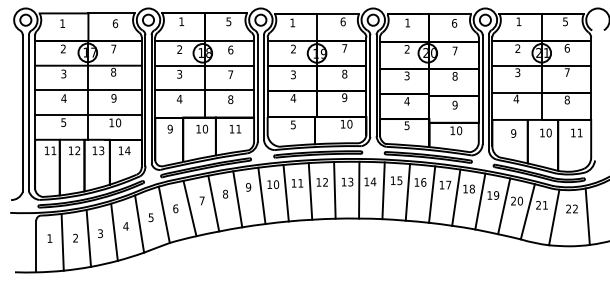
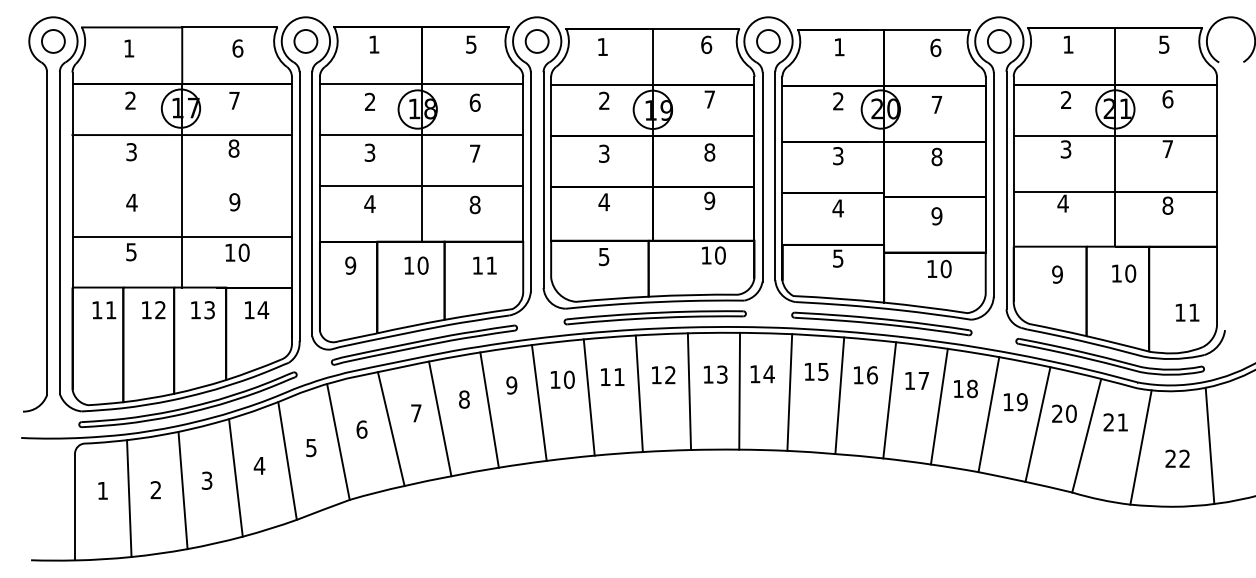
line: (88, 90) -> (182, 186), removed
text: (576, 132) -> (1186, 311), moved
text: (571, 208) -> (1176, 457), moved

